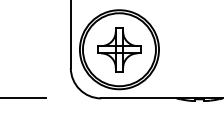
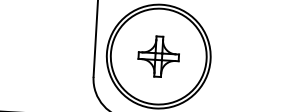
part: (119, 49) -> (158, 56), size x0.7

